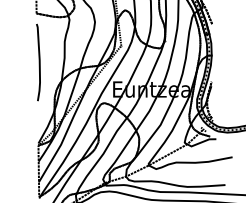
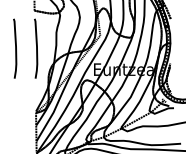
curve: (11, 62) -> (15, 48), added

